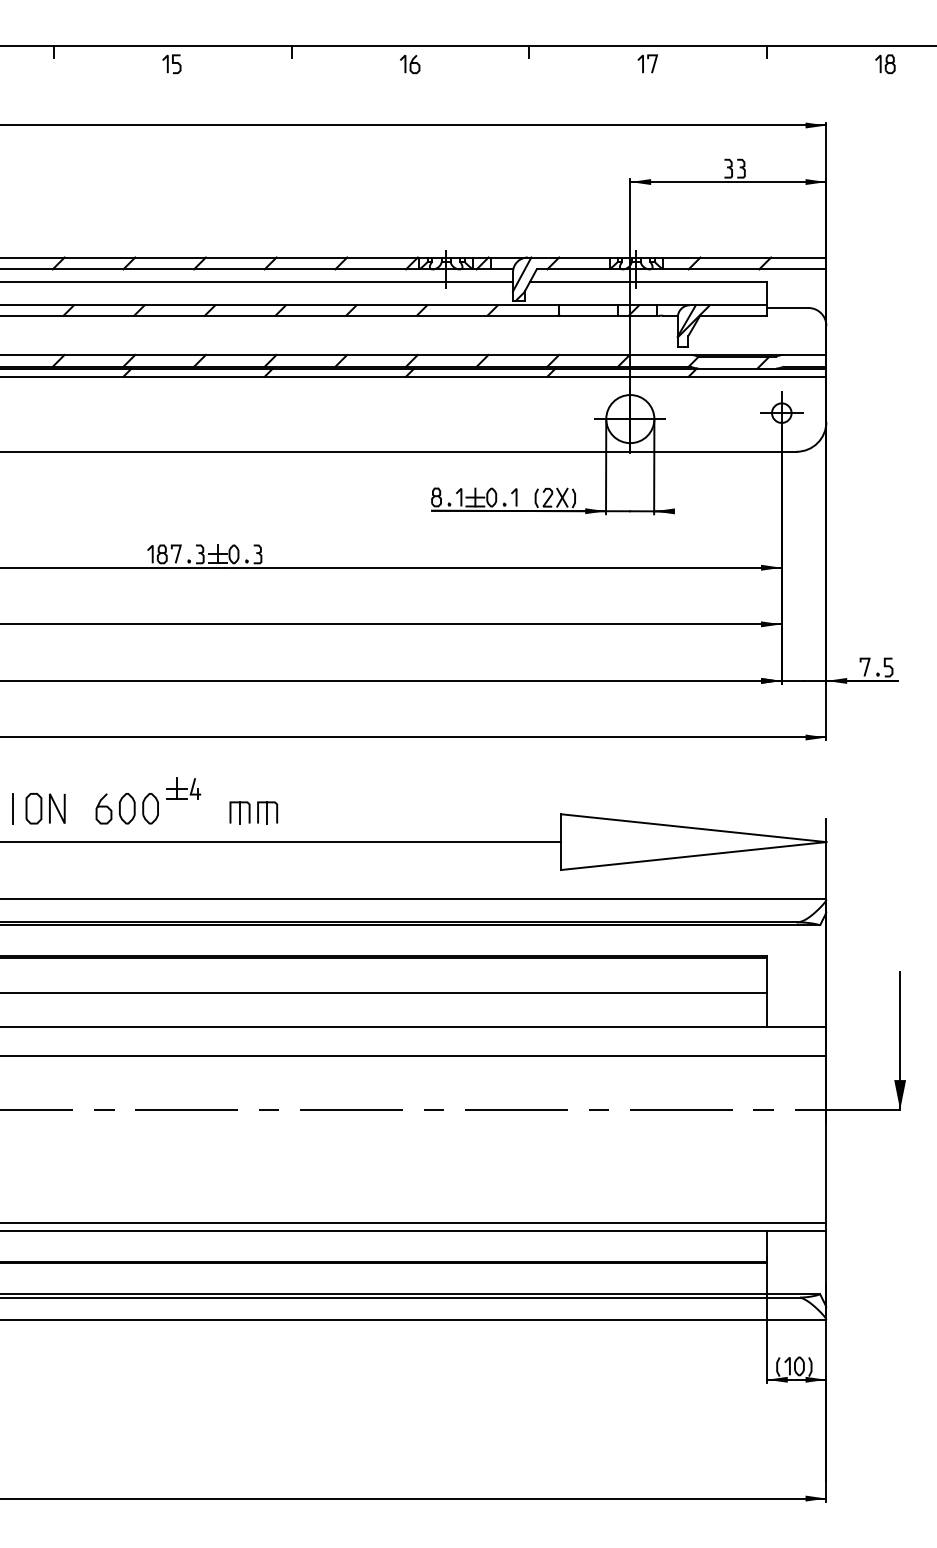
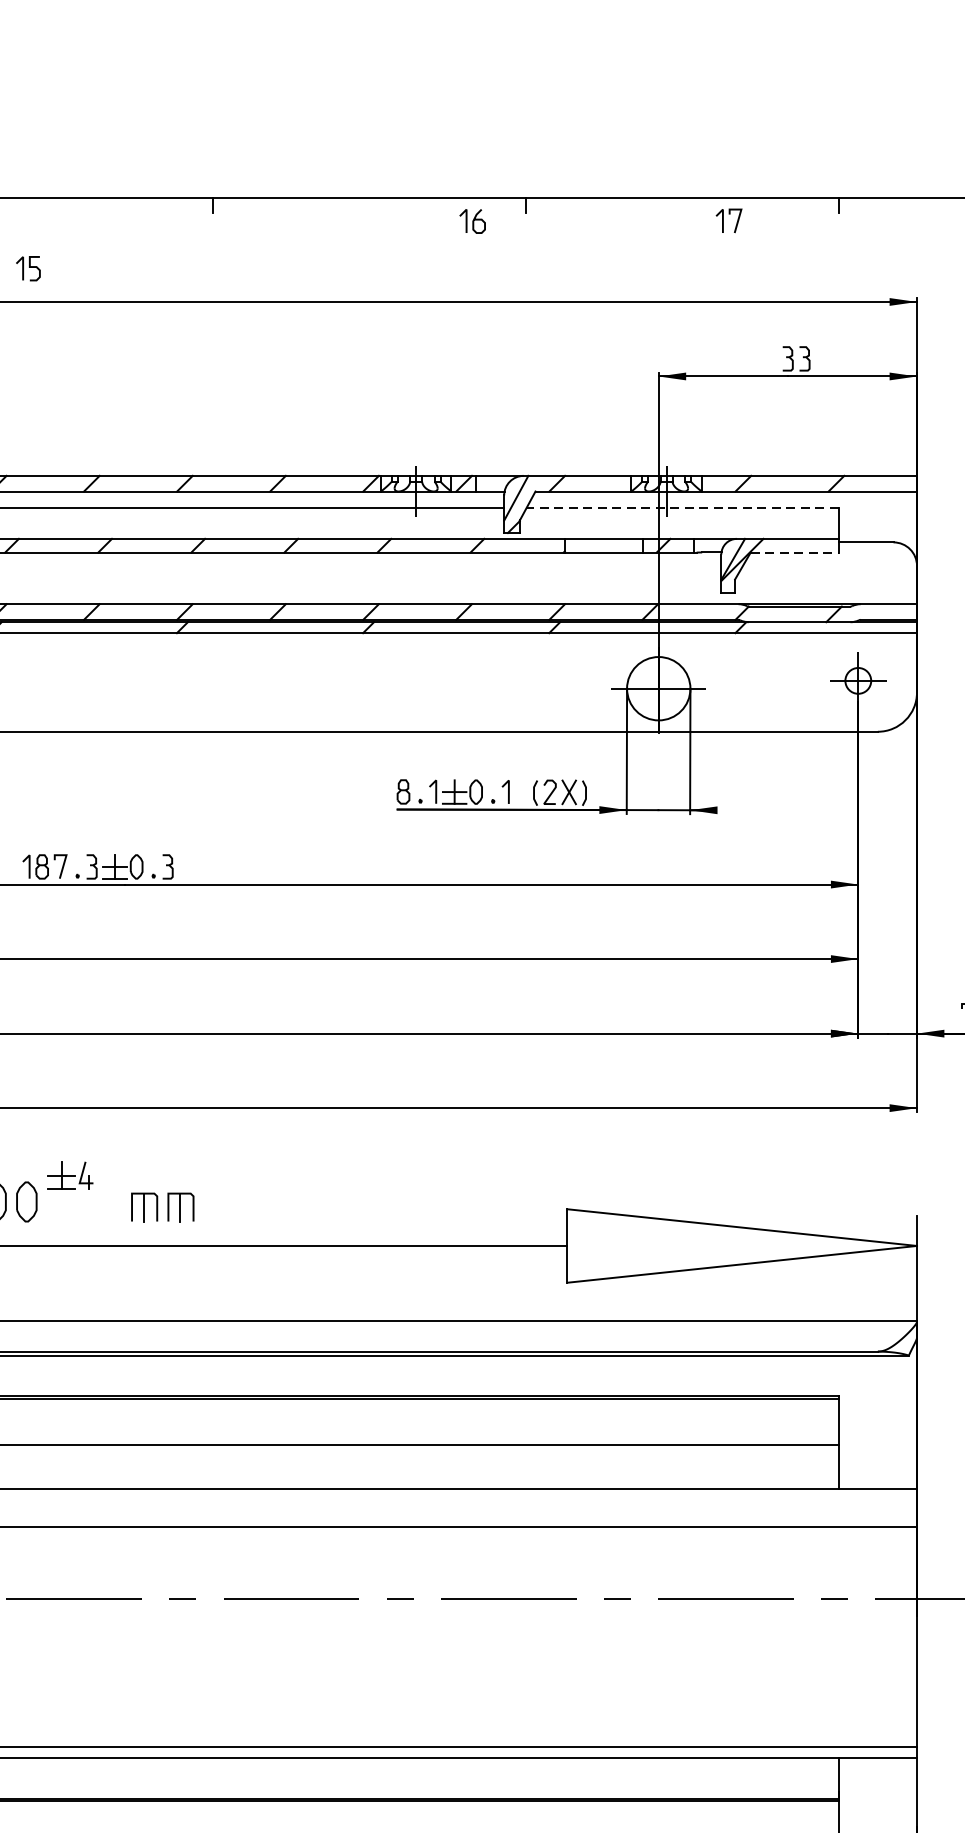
part: (647, 63) -> (728, 220), moved
part: (171, 64) -> (27, 269), moved
part: (410, 64) -> (473, 221), moved
line: (647, 281) -> (681, 507), solid -> dashed
line: (734, 315) -> (795, 552), solid -> dashed

